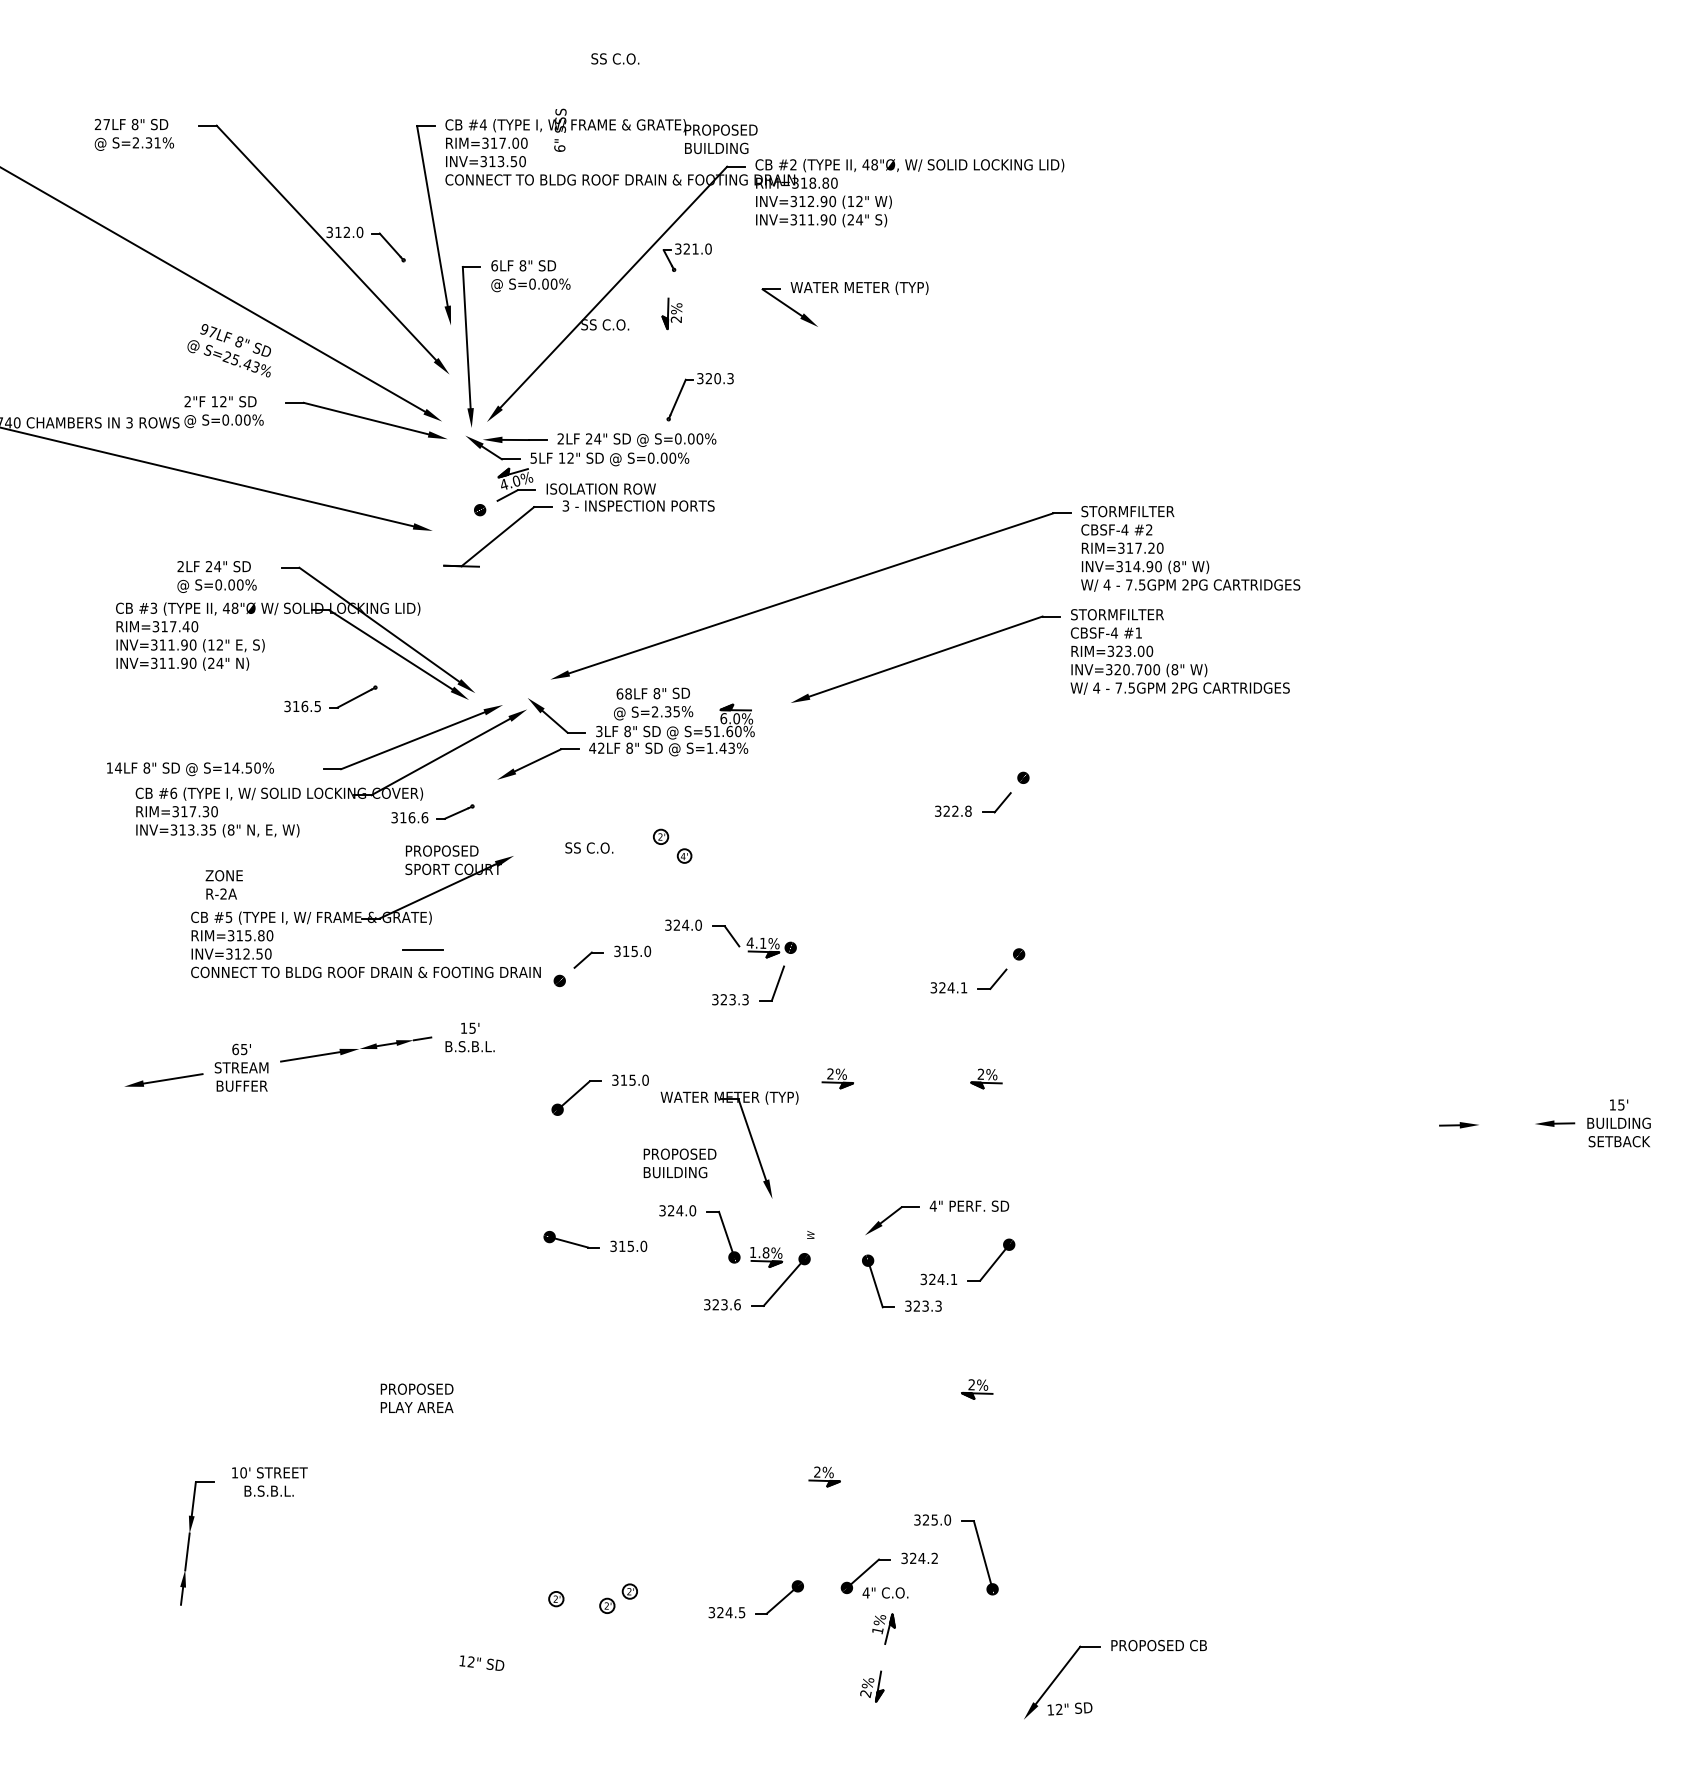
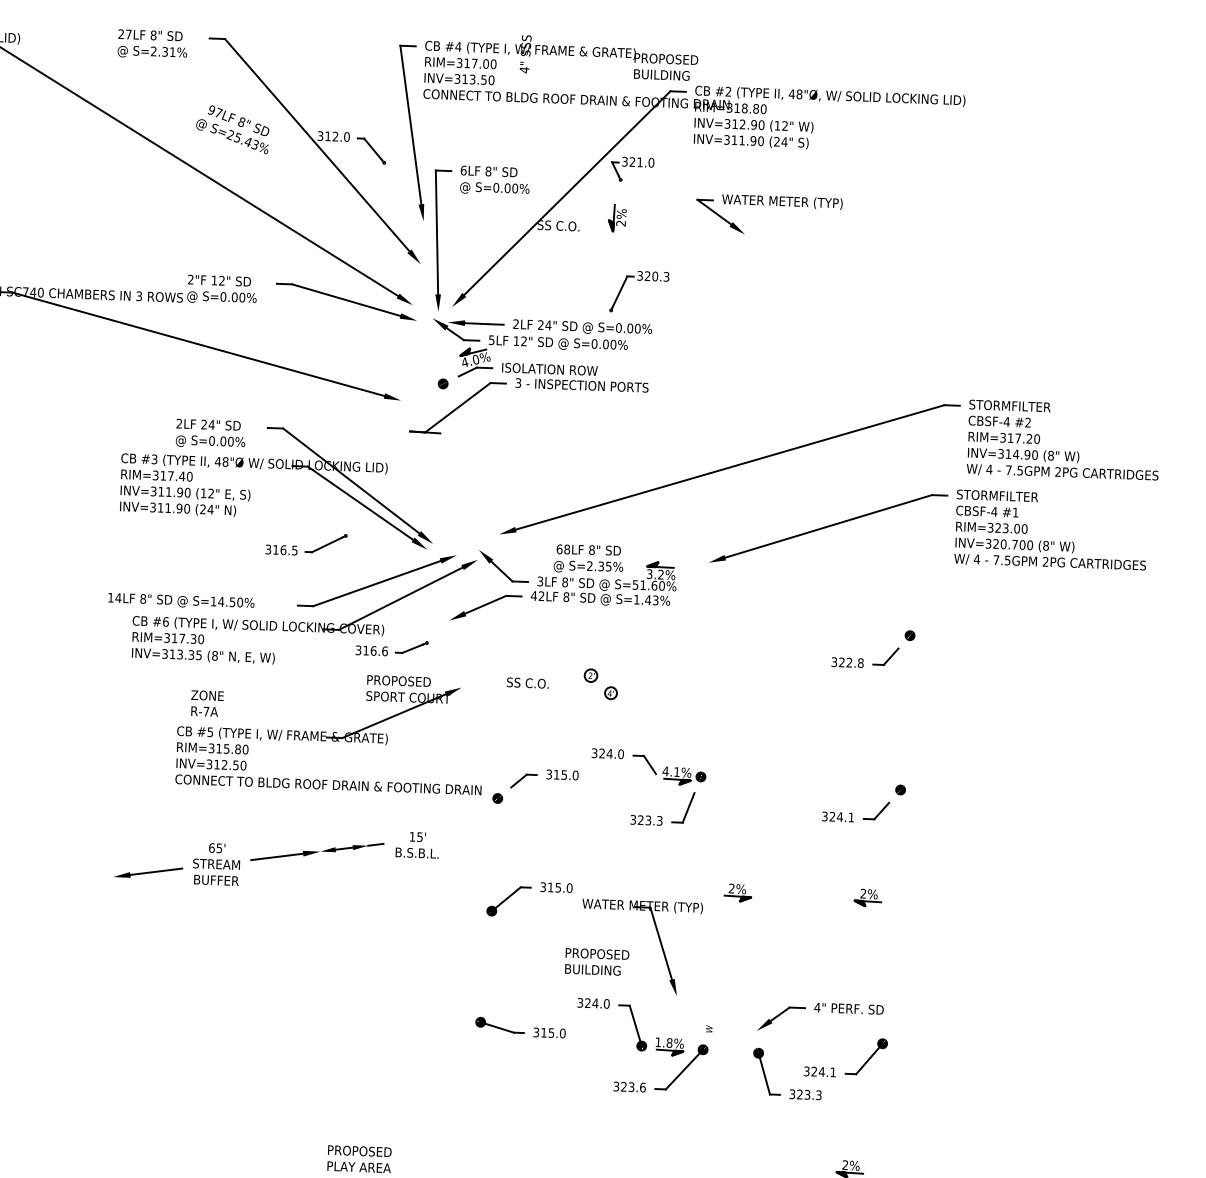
text: (559, 148) -> (524, 70), 6" -> 4"
text: (228, 350) -> (232, 129), moved
text: (730, 718) -> (655, 574), 6.0%%% -> 3.2%%%
text: (223, 893) -> (206, 711), R-2A -> R-7A
line: (423, 950) -> (379, 767), removed

